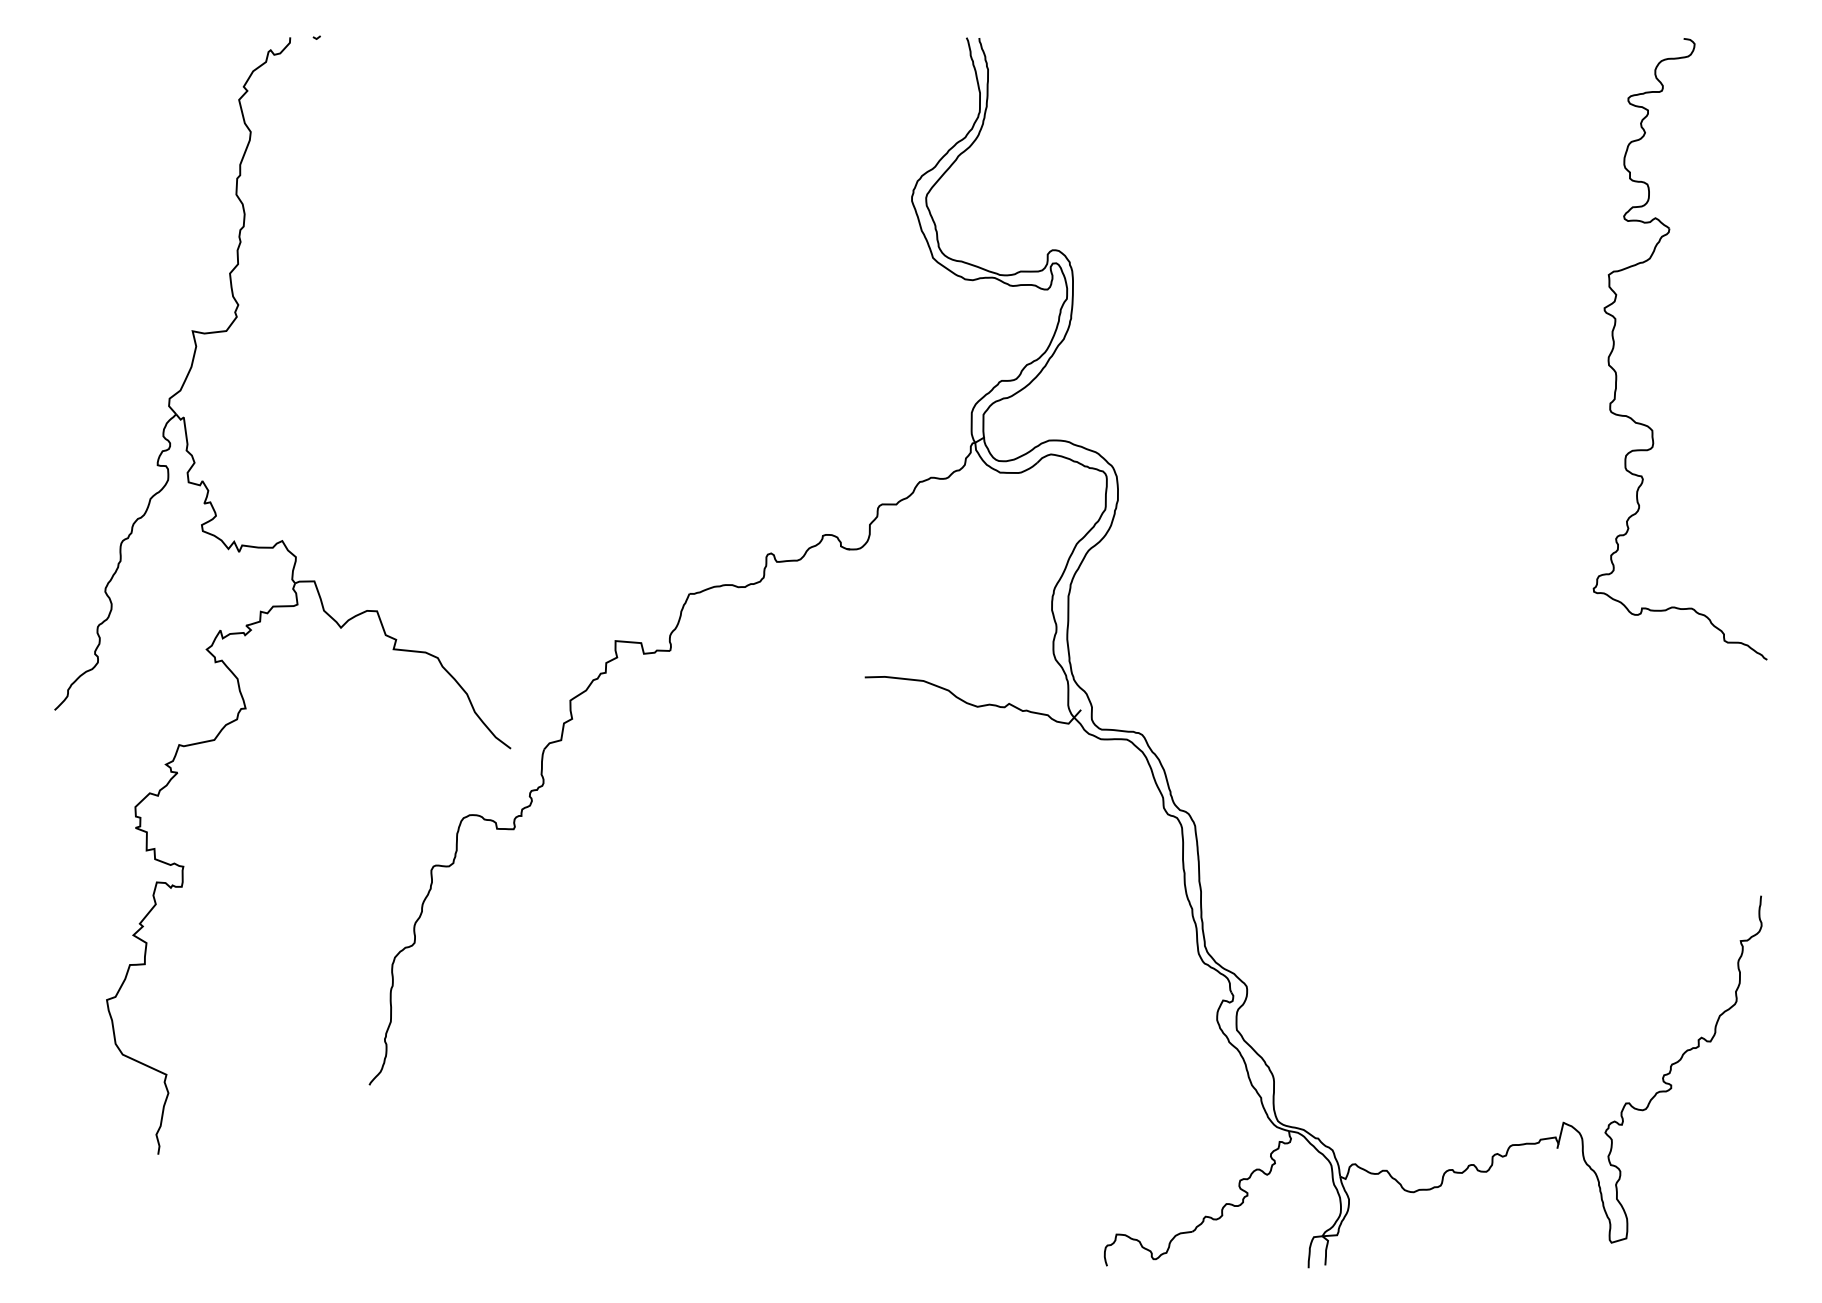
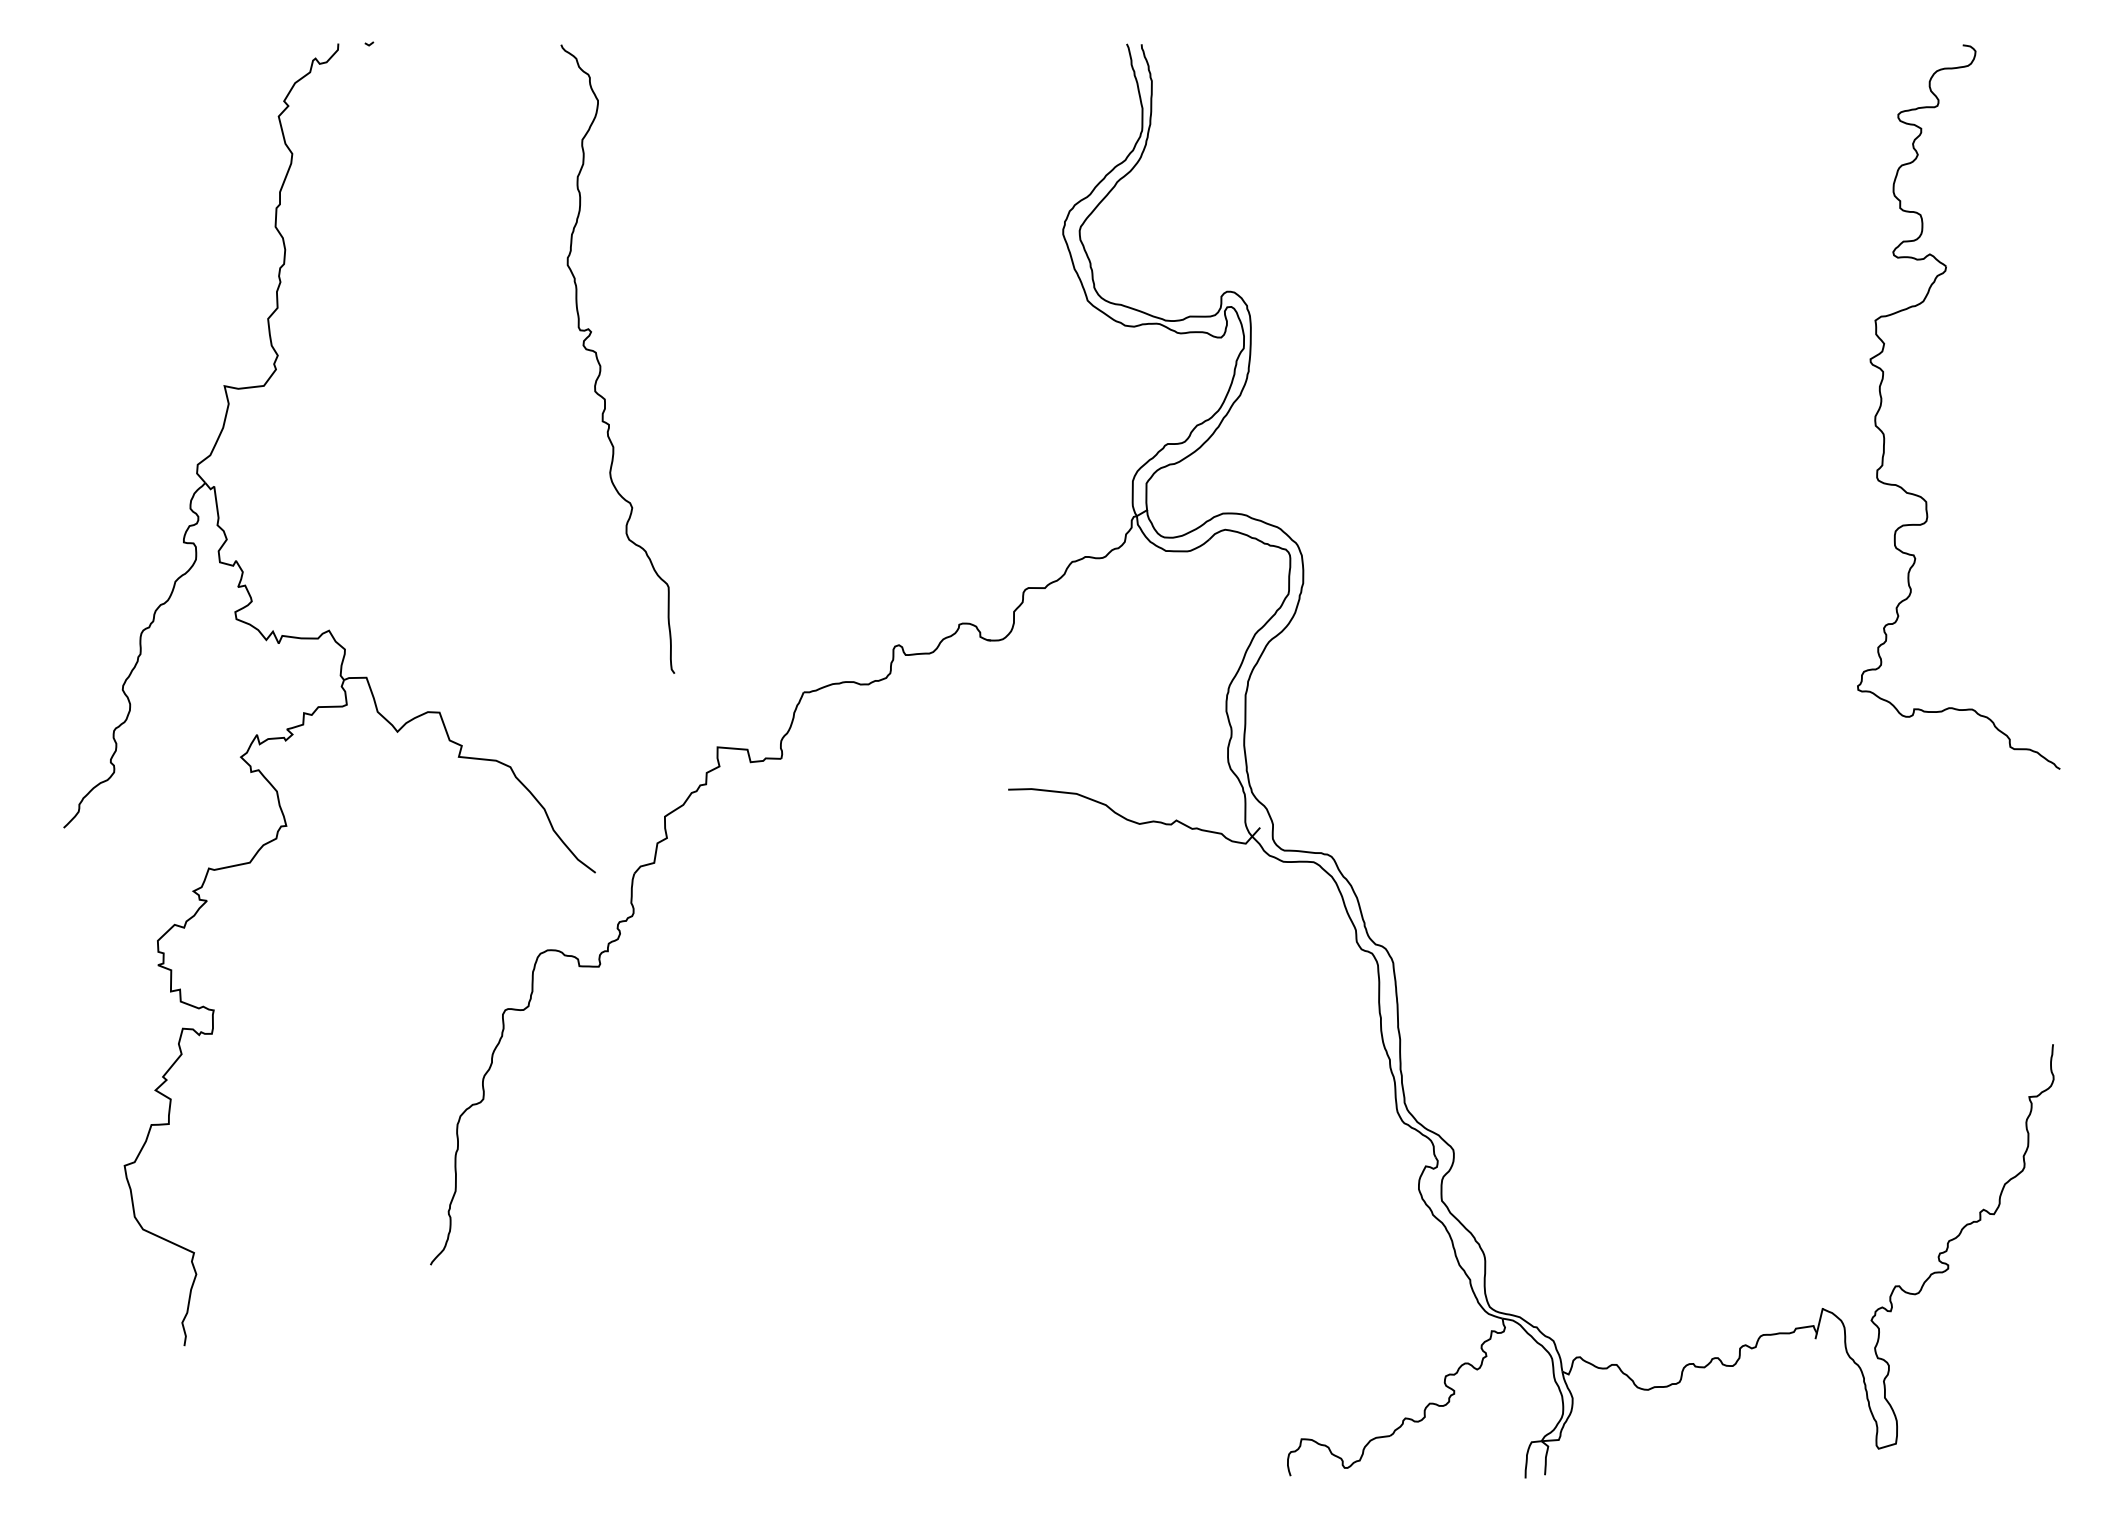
curve: (515, 313) -> (601, 365), added

